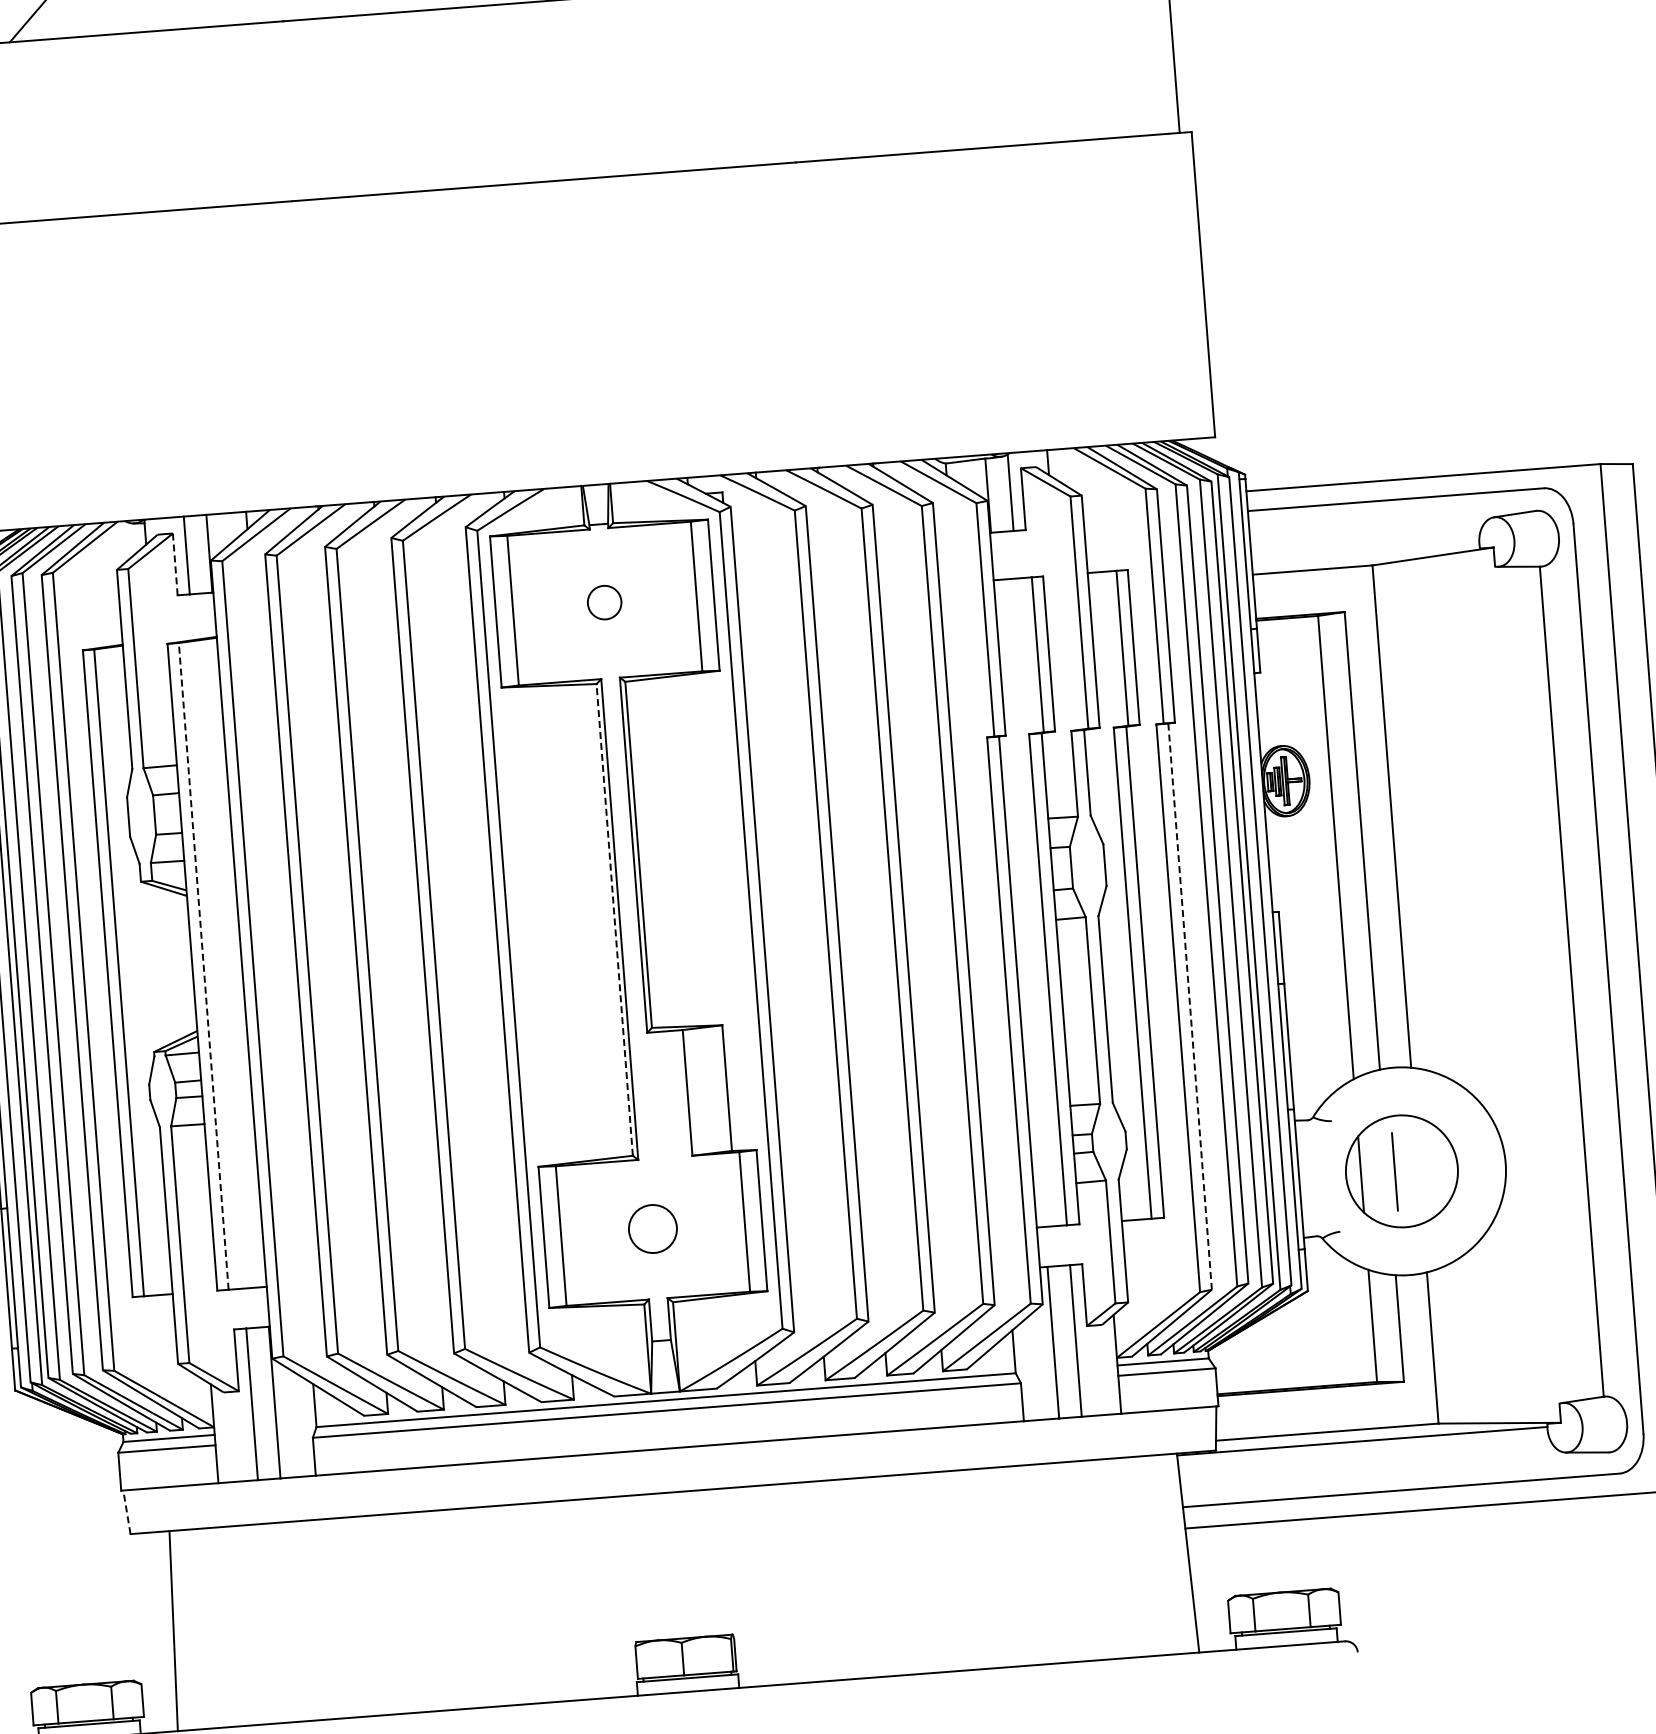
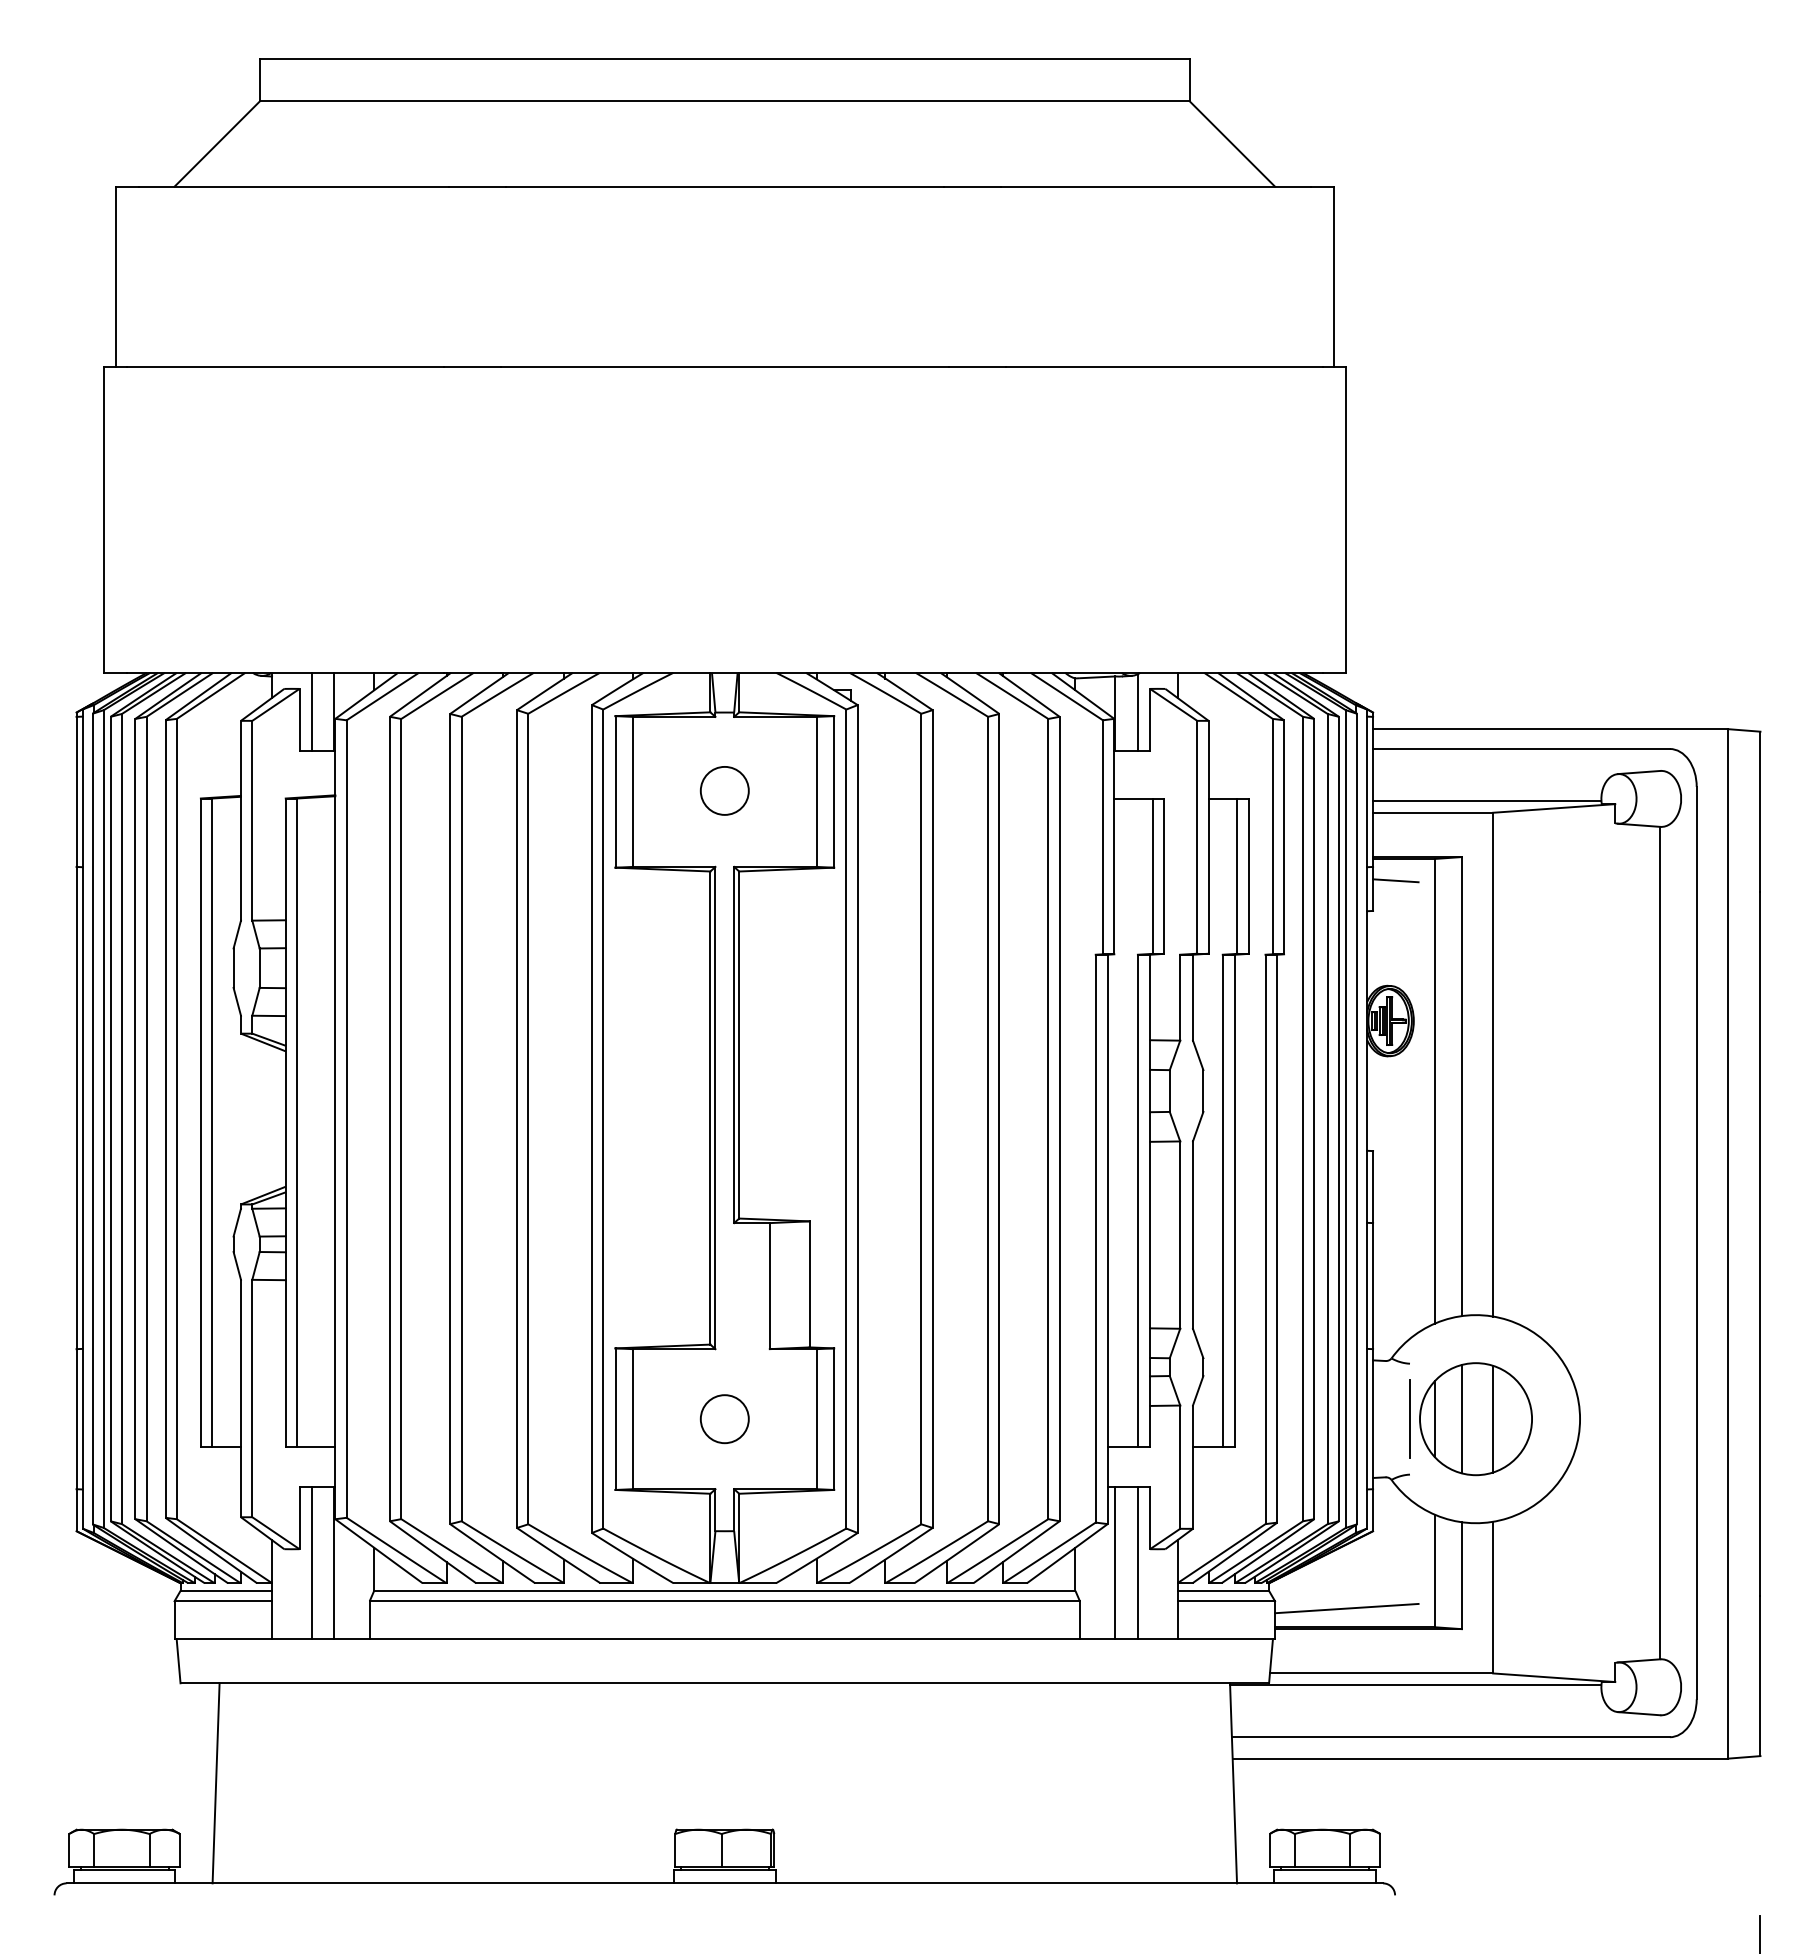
line: (1366, 554) -> (1487, 801), added
line: (175, 564) -> (299, 719), dashed -> solid
circle: (604, 602) -> (724, 790), size x1.43
line: (1280, 640) -> (1395, 880), added
line: (614, 920) -> (710, 1108), dashed -> solid
line: (204, 966) -> (297, 1122), dashed -> solid
line: (1190, 1006) -> (1277, 1238), dashed -> solid
line: (1419, 1169) -> (1493, 1418), added
line: (1387, 1171) -> (1461, 1418), added
line: (1394, 1171) -> (1409, 1418), moved
line: (1287, 1370) -> (1346, 1608), added
line: (126, 1511) -> (178, 1660), dashed -> solid

